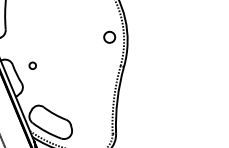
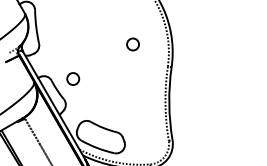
circle: (109, 37) -> (132, 44), moved
circle: (32, 65) -> (73, 78), size x1.67

